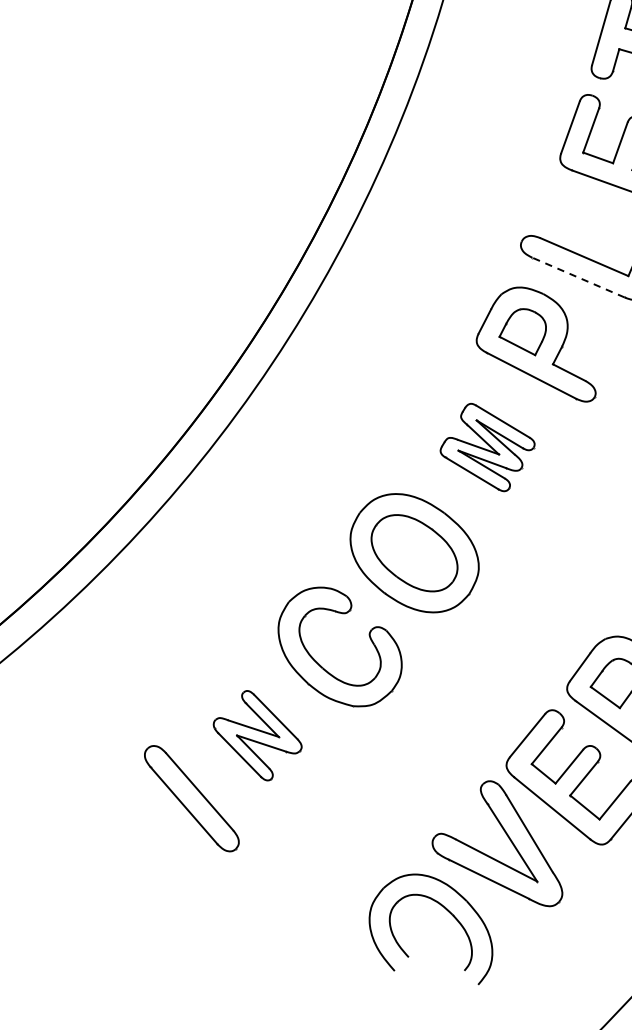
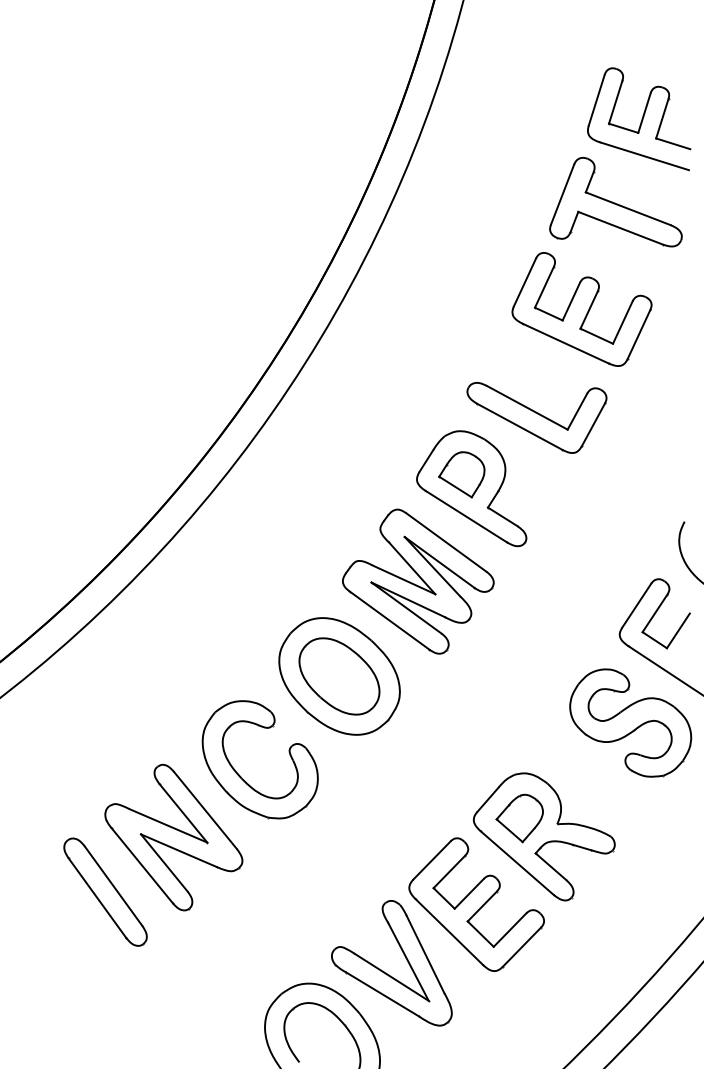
line: (578, 277) -> (519, 426), dashed -> solid
part: (487, 447) -> (418, 581), size x1.67
part: (257, 735) -> (173, 837), size x1.67

